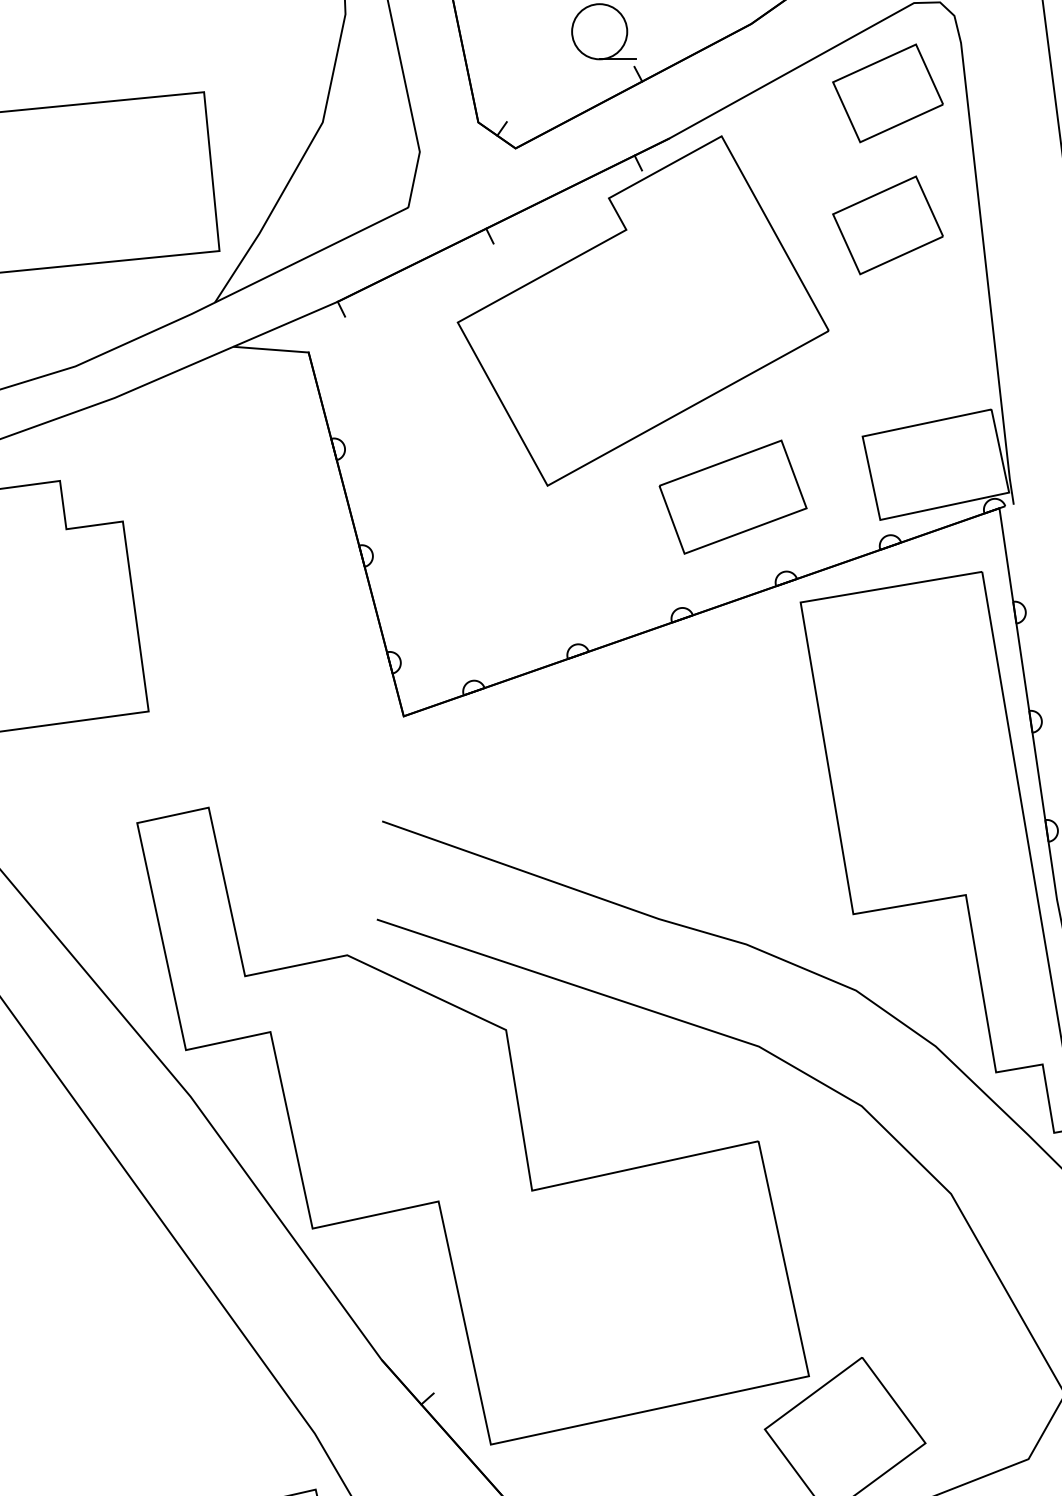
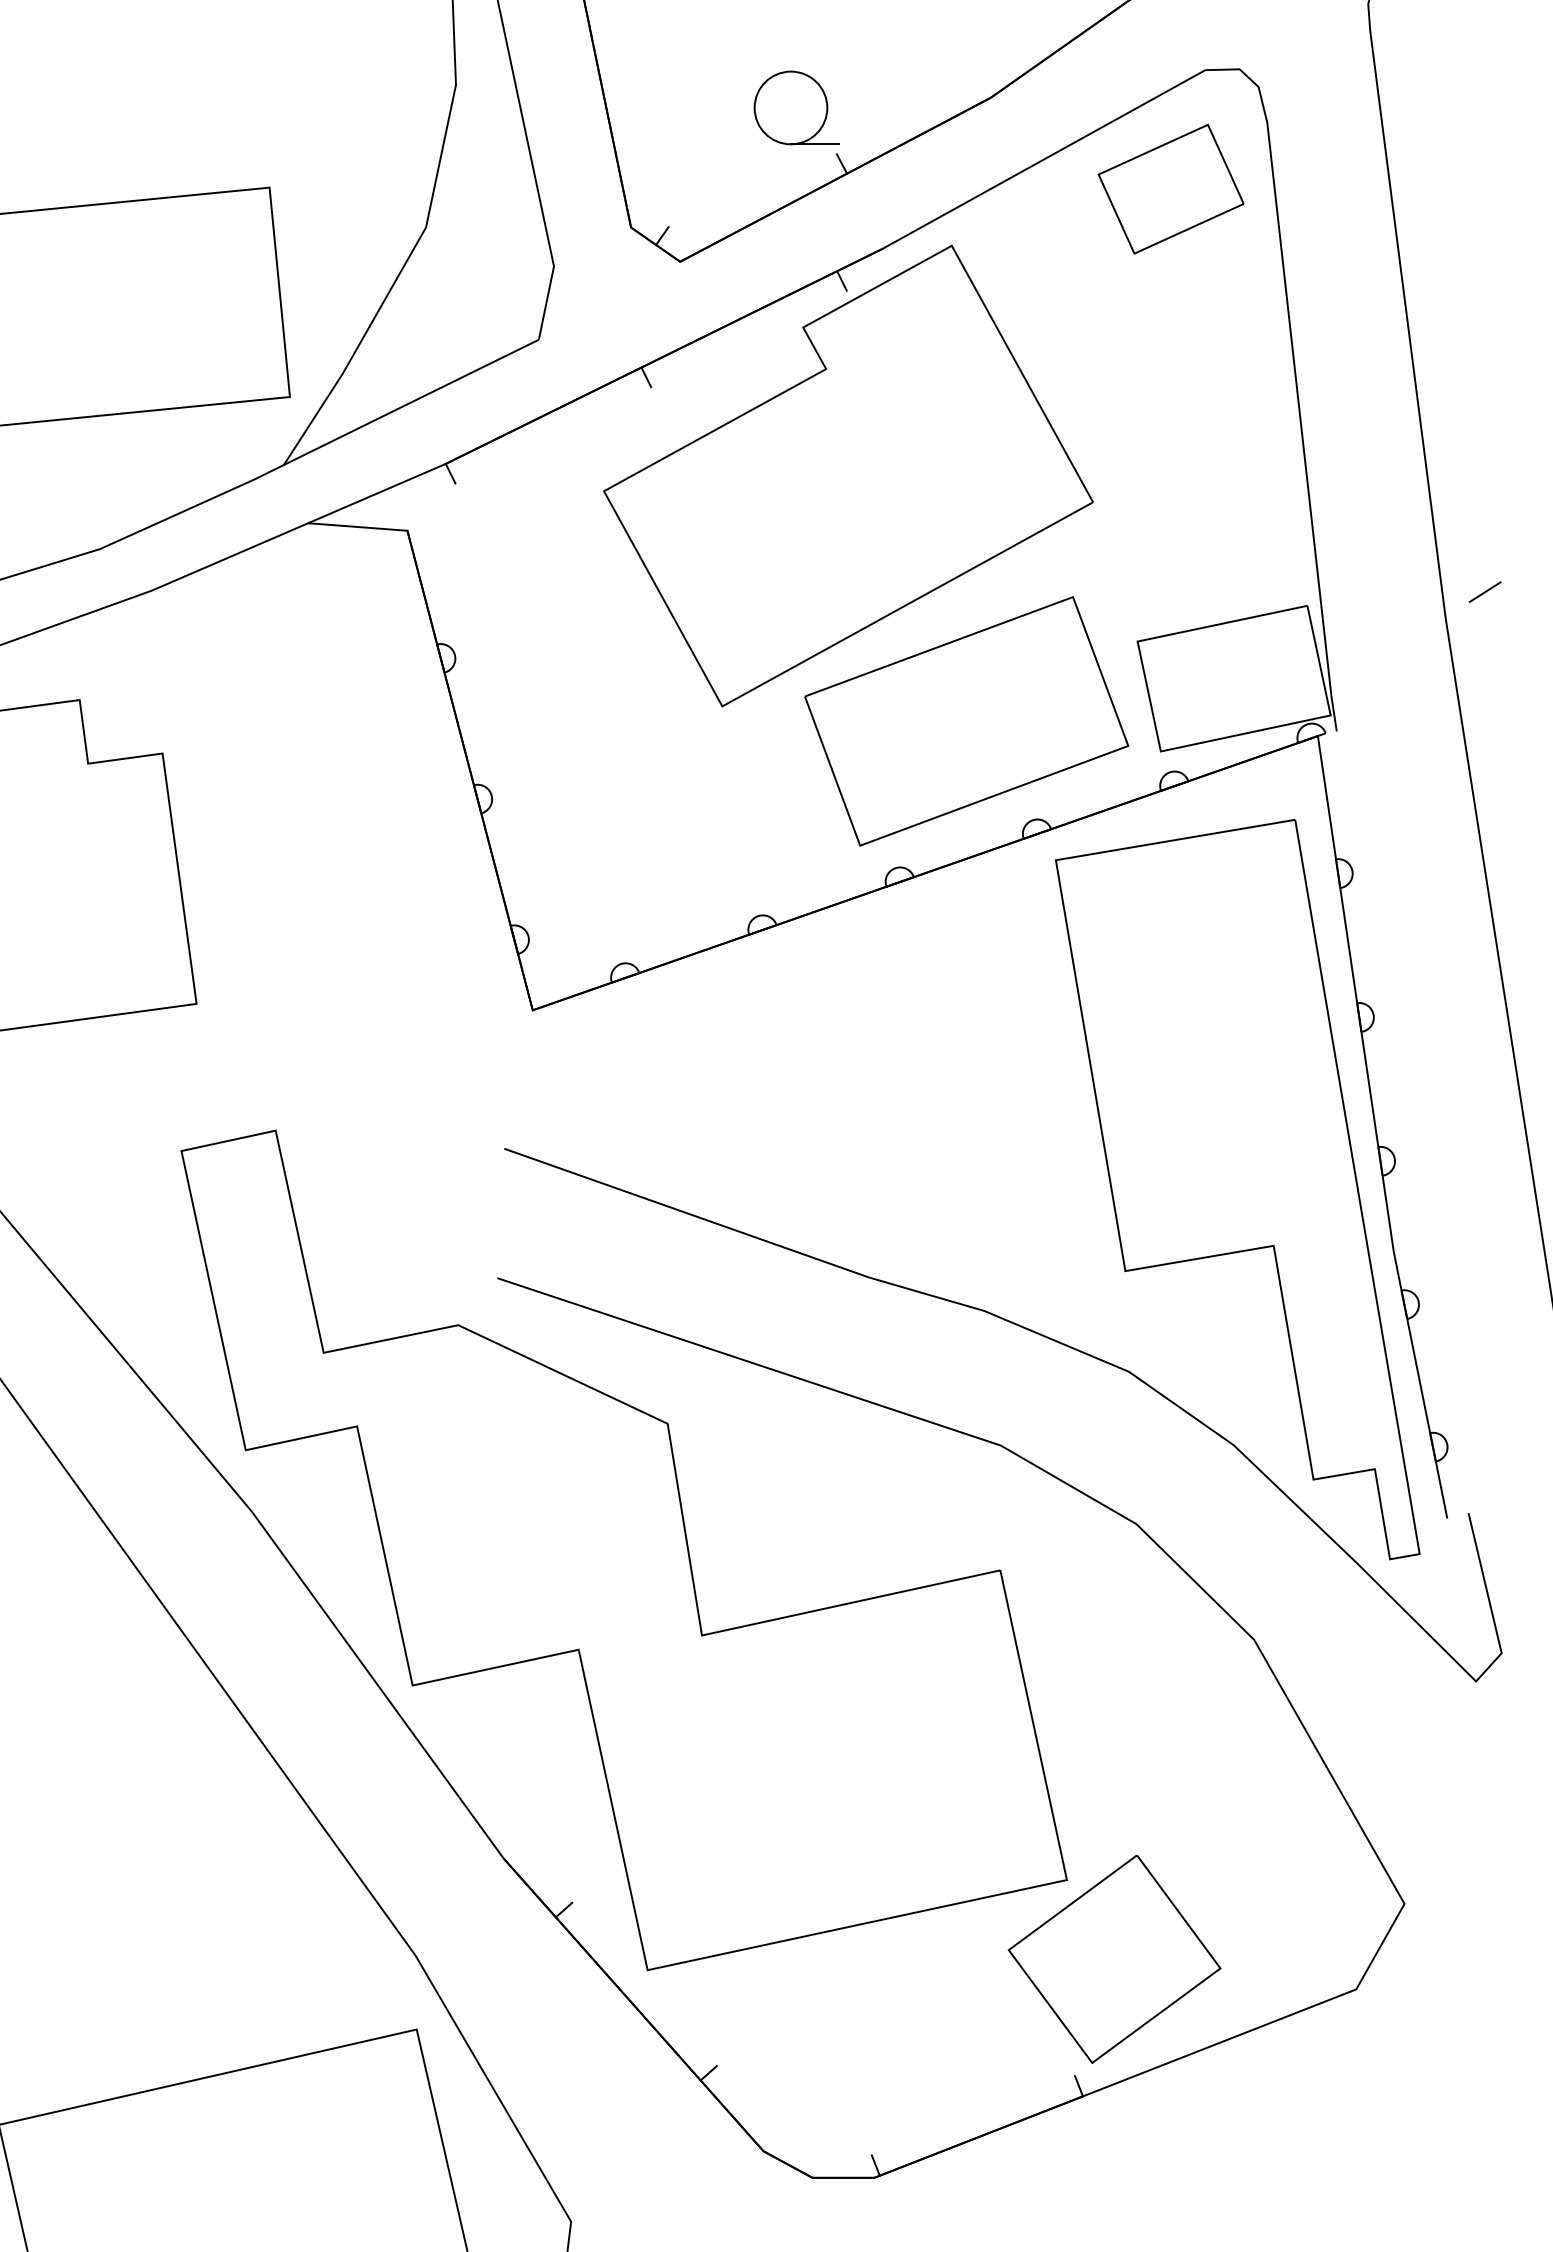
part: (887, 224) -> (1170, 362), removed
part: (732, 497) -> (966, 721), size x1.67

